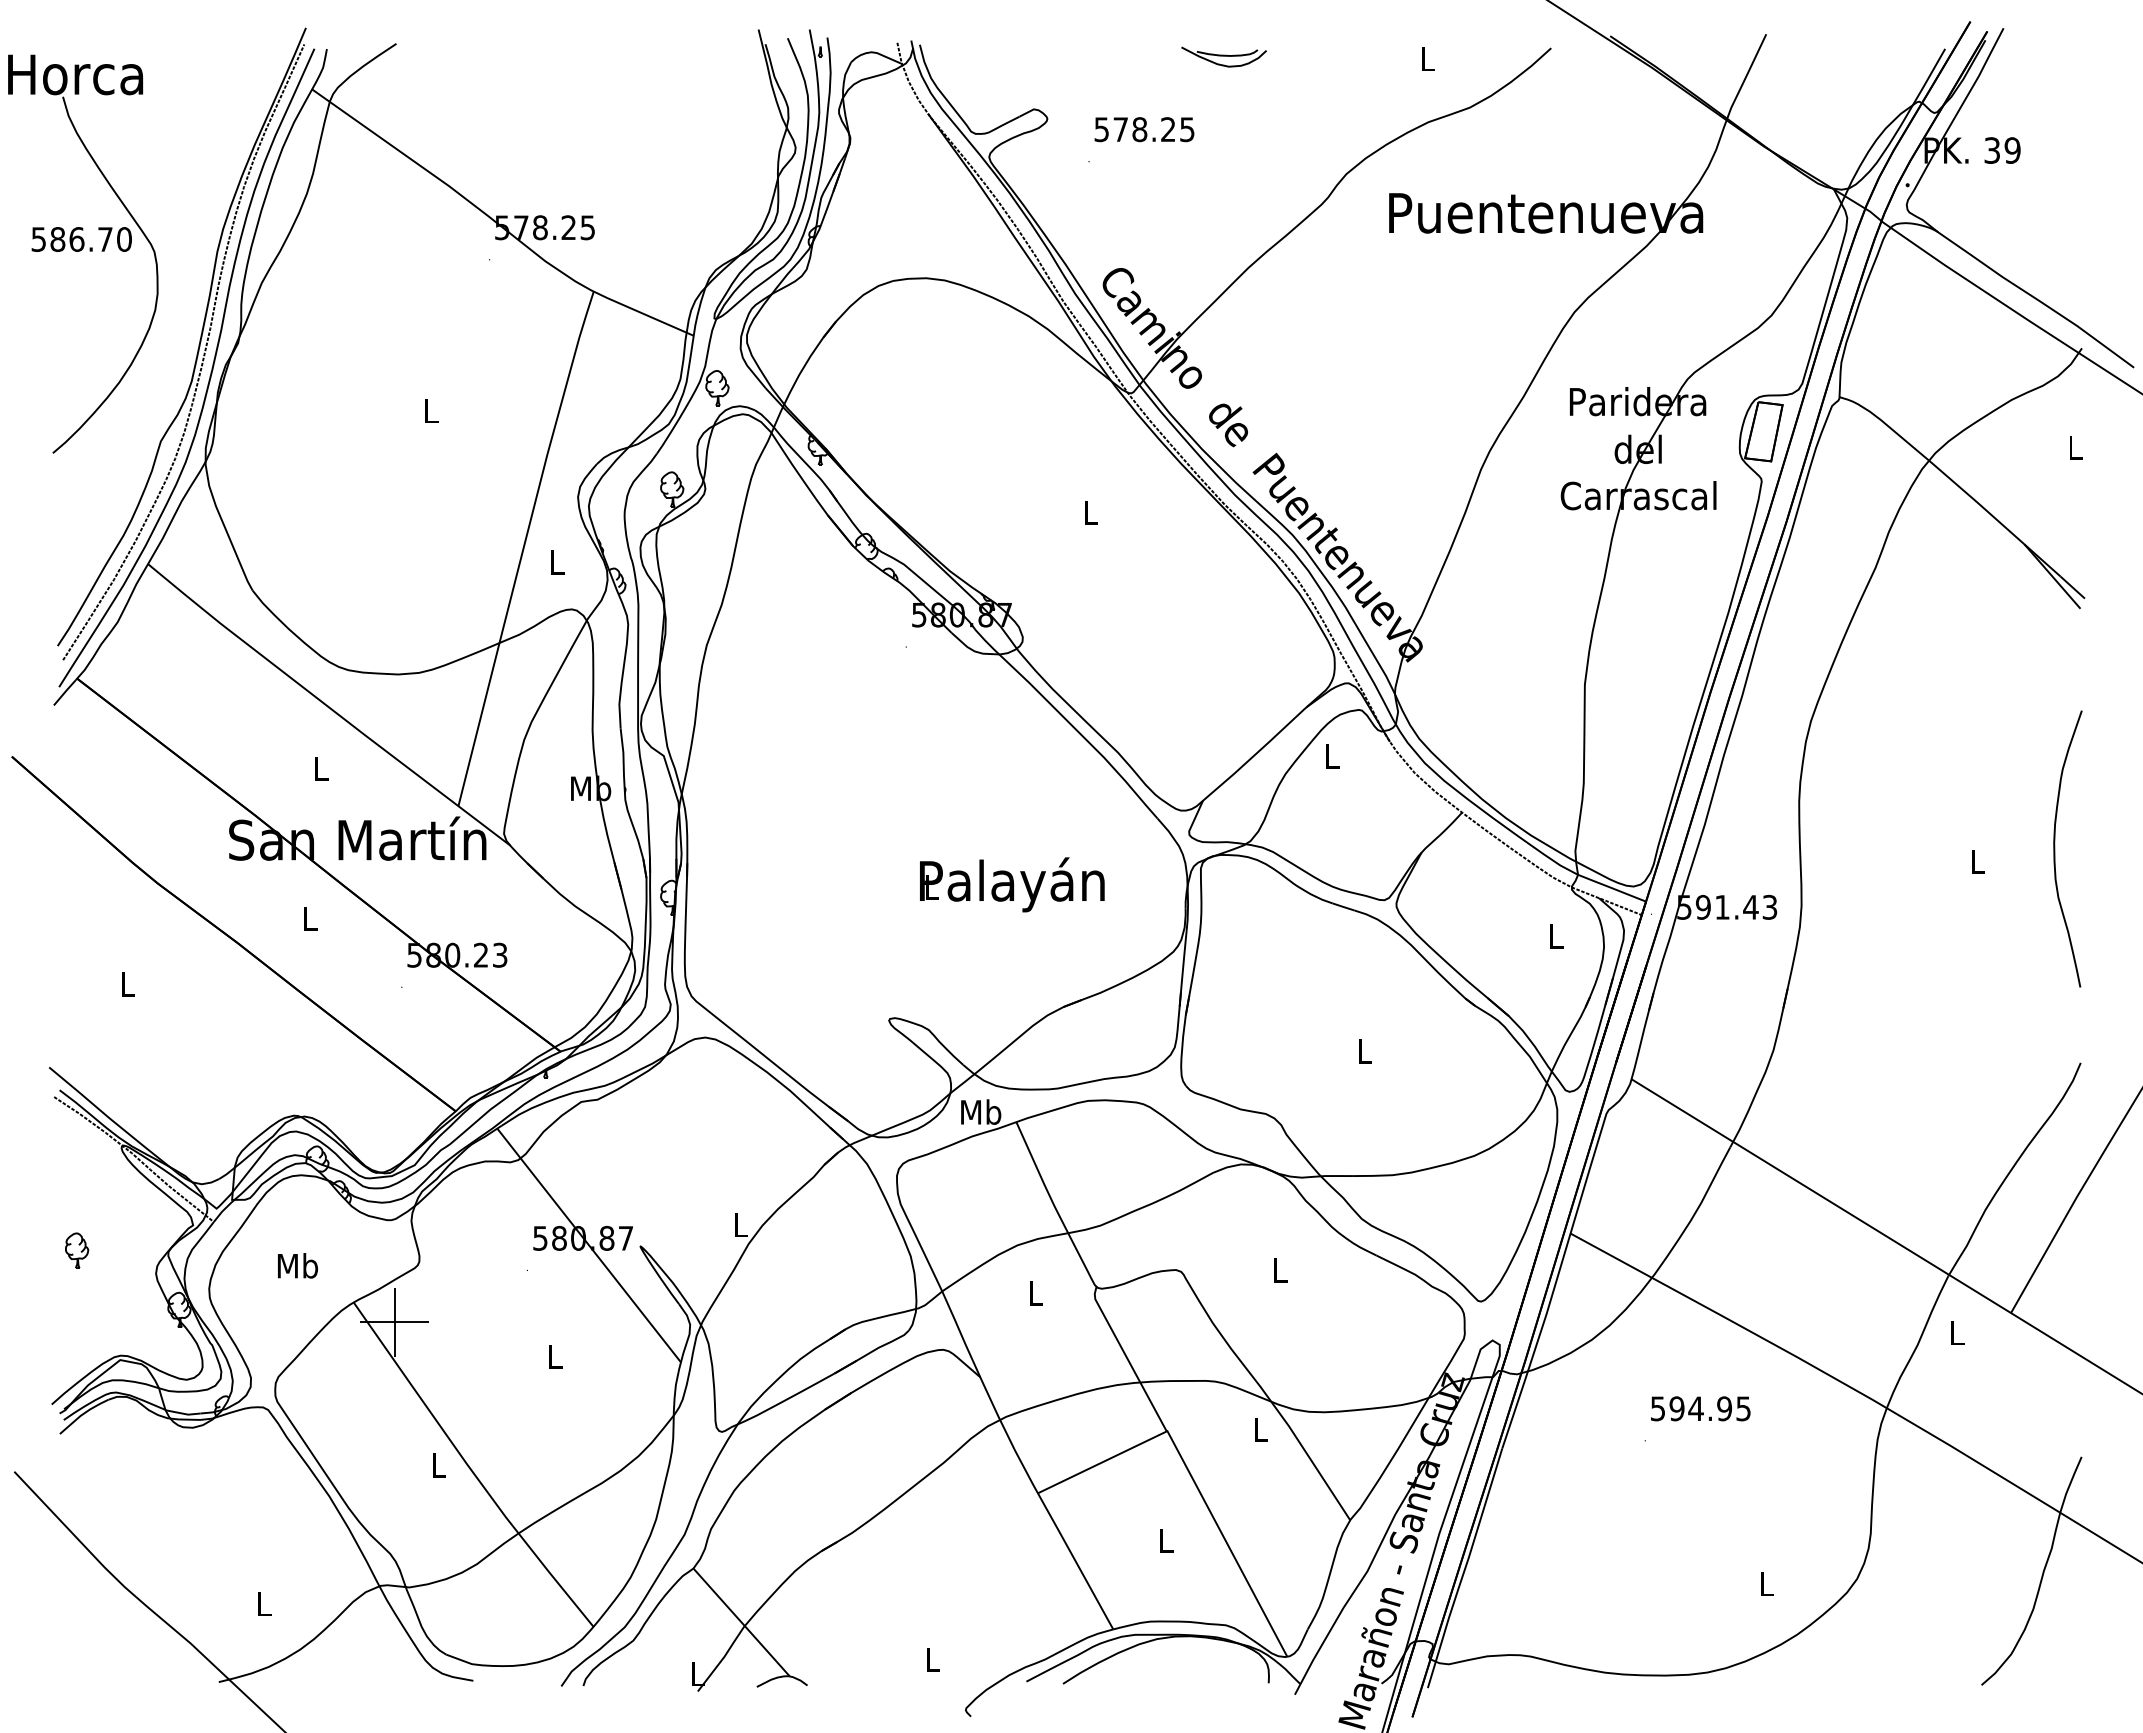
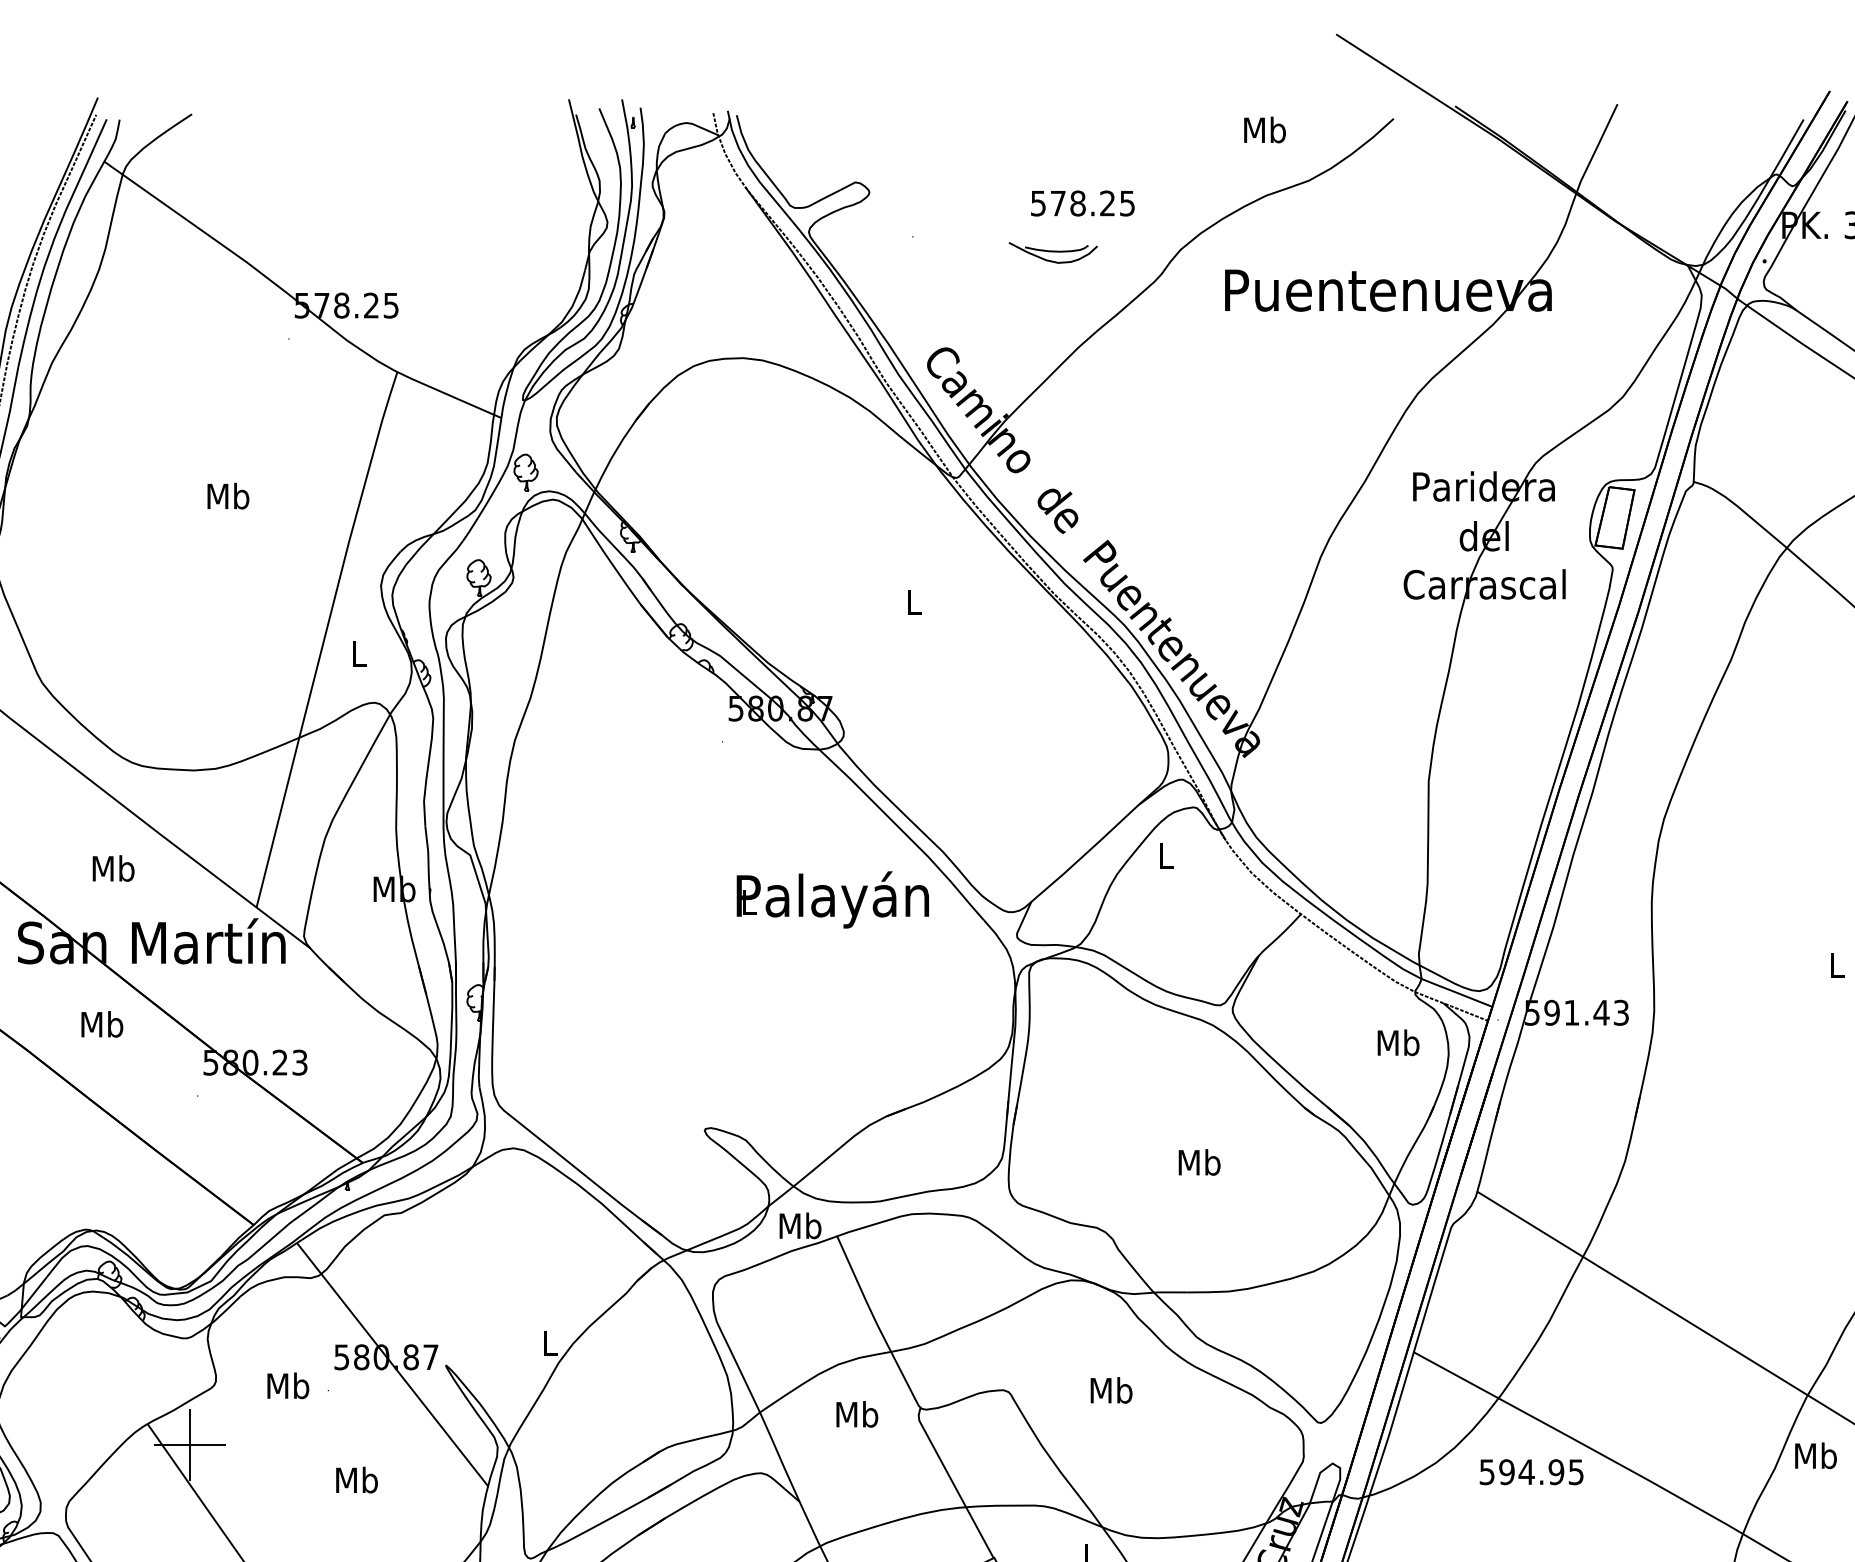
part: (1223, 56) -> (1052, 252), moved
text: (1427, 58) -> (1264, 129), L -> Mb
text: (1144, 129) -> (1082, 203), moved
text: (431, 410) -> (228, 495), L -> Mb
text: (321, 768) -> (114, 868), L -> Mb
text: (1012, 884) -> (833, 899), moved
text: (310, 918) -> (102, 1024), L -> Mb
text: (1555, 935) -> (1398, 1042), L -> Mb
text: (1364, 1050) -> (1199, 1161), L -> Mb
text: (297, 1265) -> (287, 1385), moved
text: (1280, 1269) -> (1112, 1389), L -> Mb
text: (1035, 1293) -> (857, 1414), L -> Mb
text: (1957, 1332) -> (1816, 1455), L -> Mb
text: (555, 1356) -> (357, 1480), L -> Mb
text: (1700, 1408) -> (1531, 1471), moved

